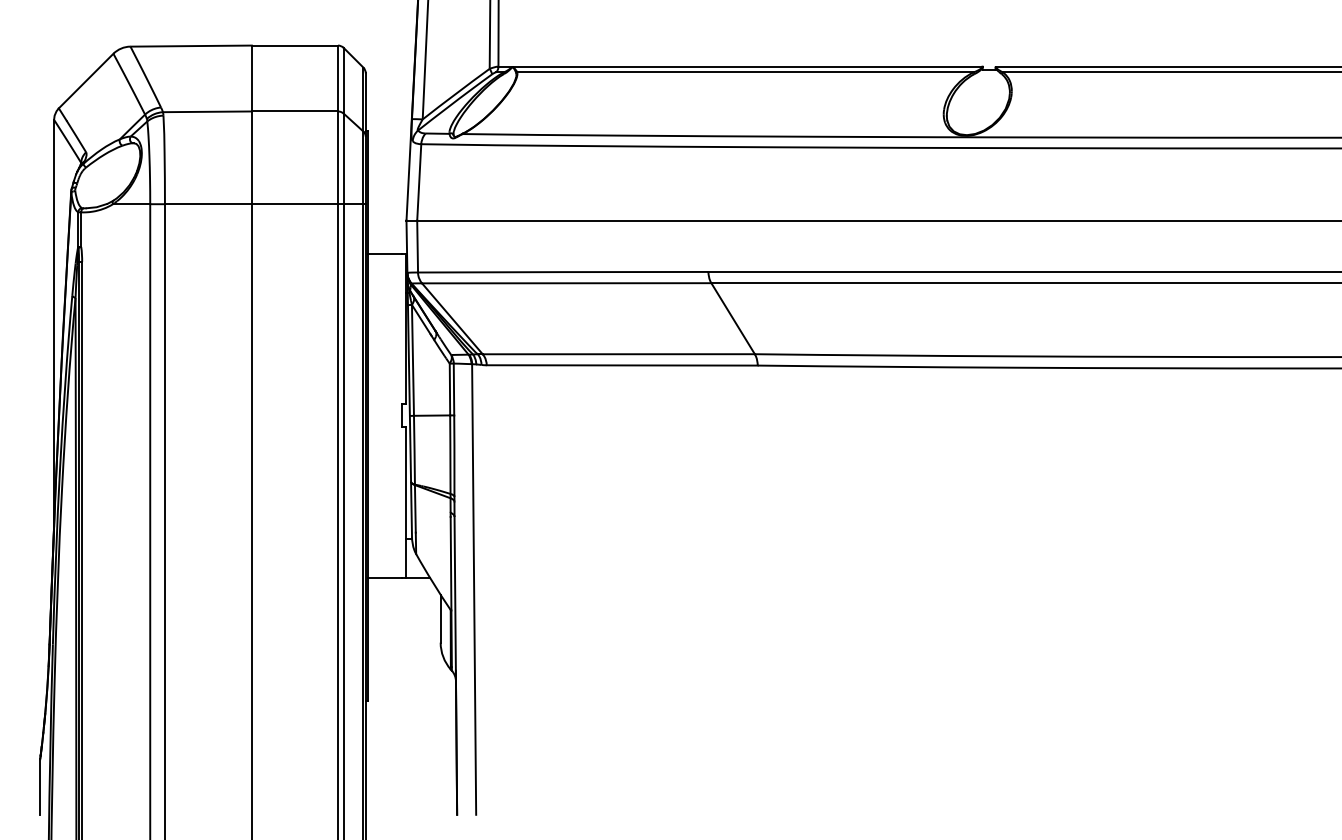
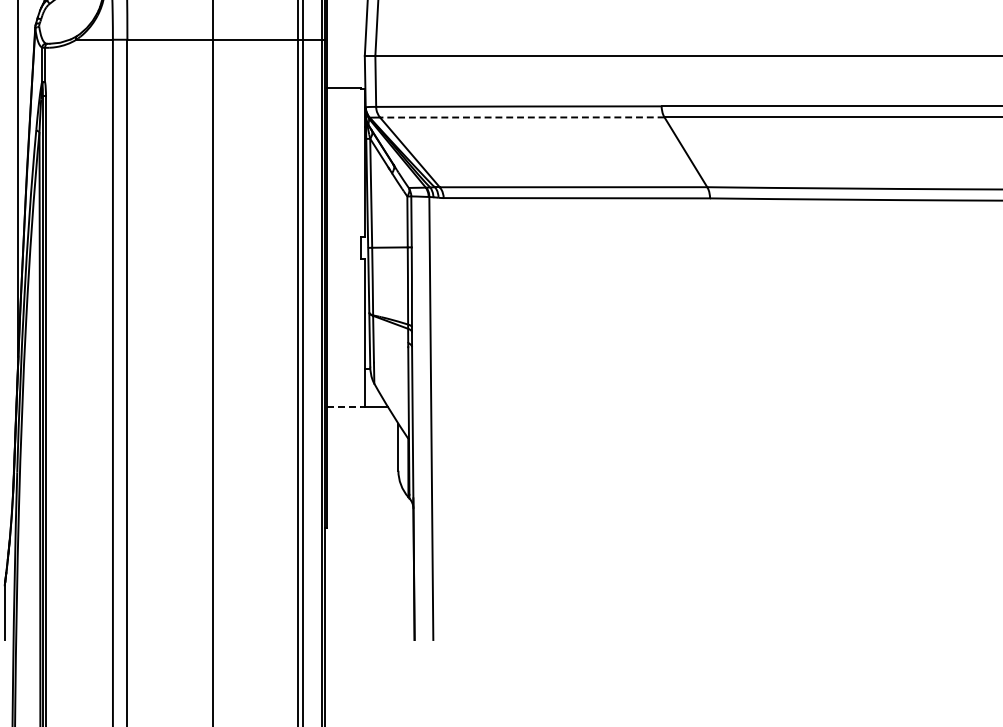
line: (566, 283) -> (522, 117), solid -> dashed
line: (385, 578) -> (344, 407), solid -> dashed

